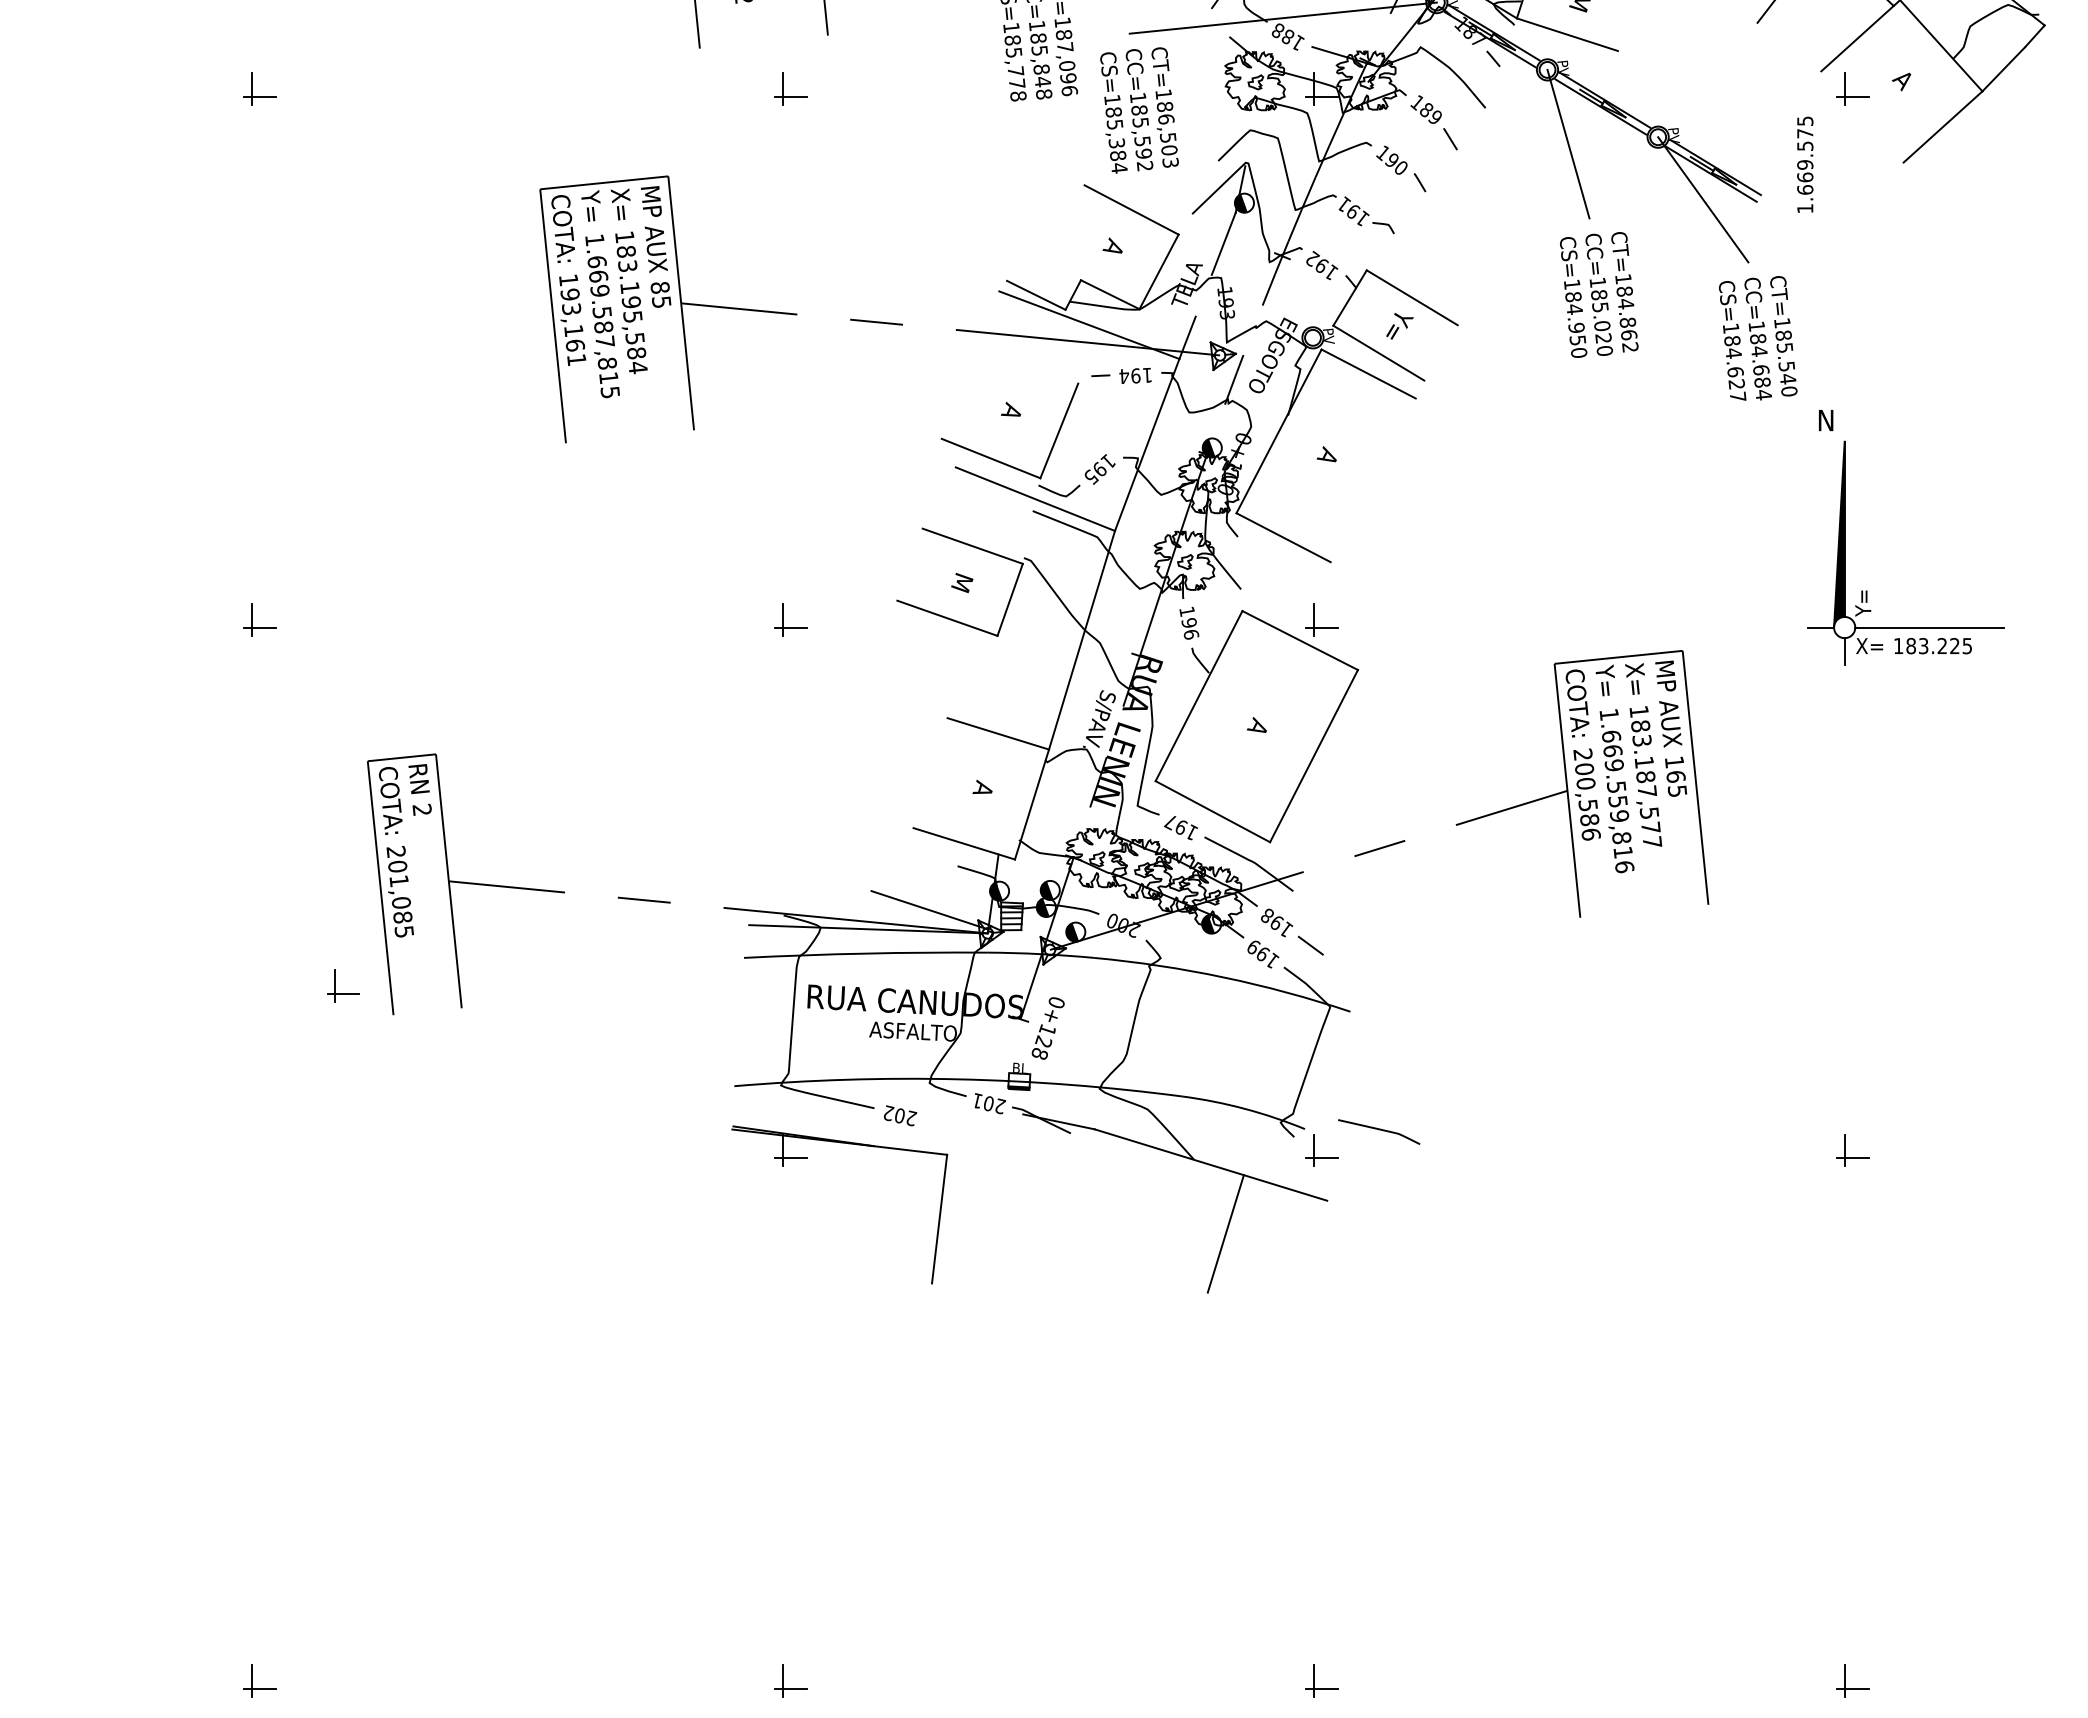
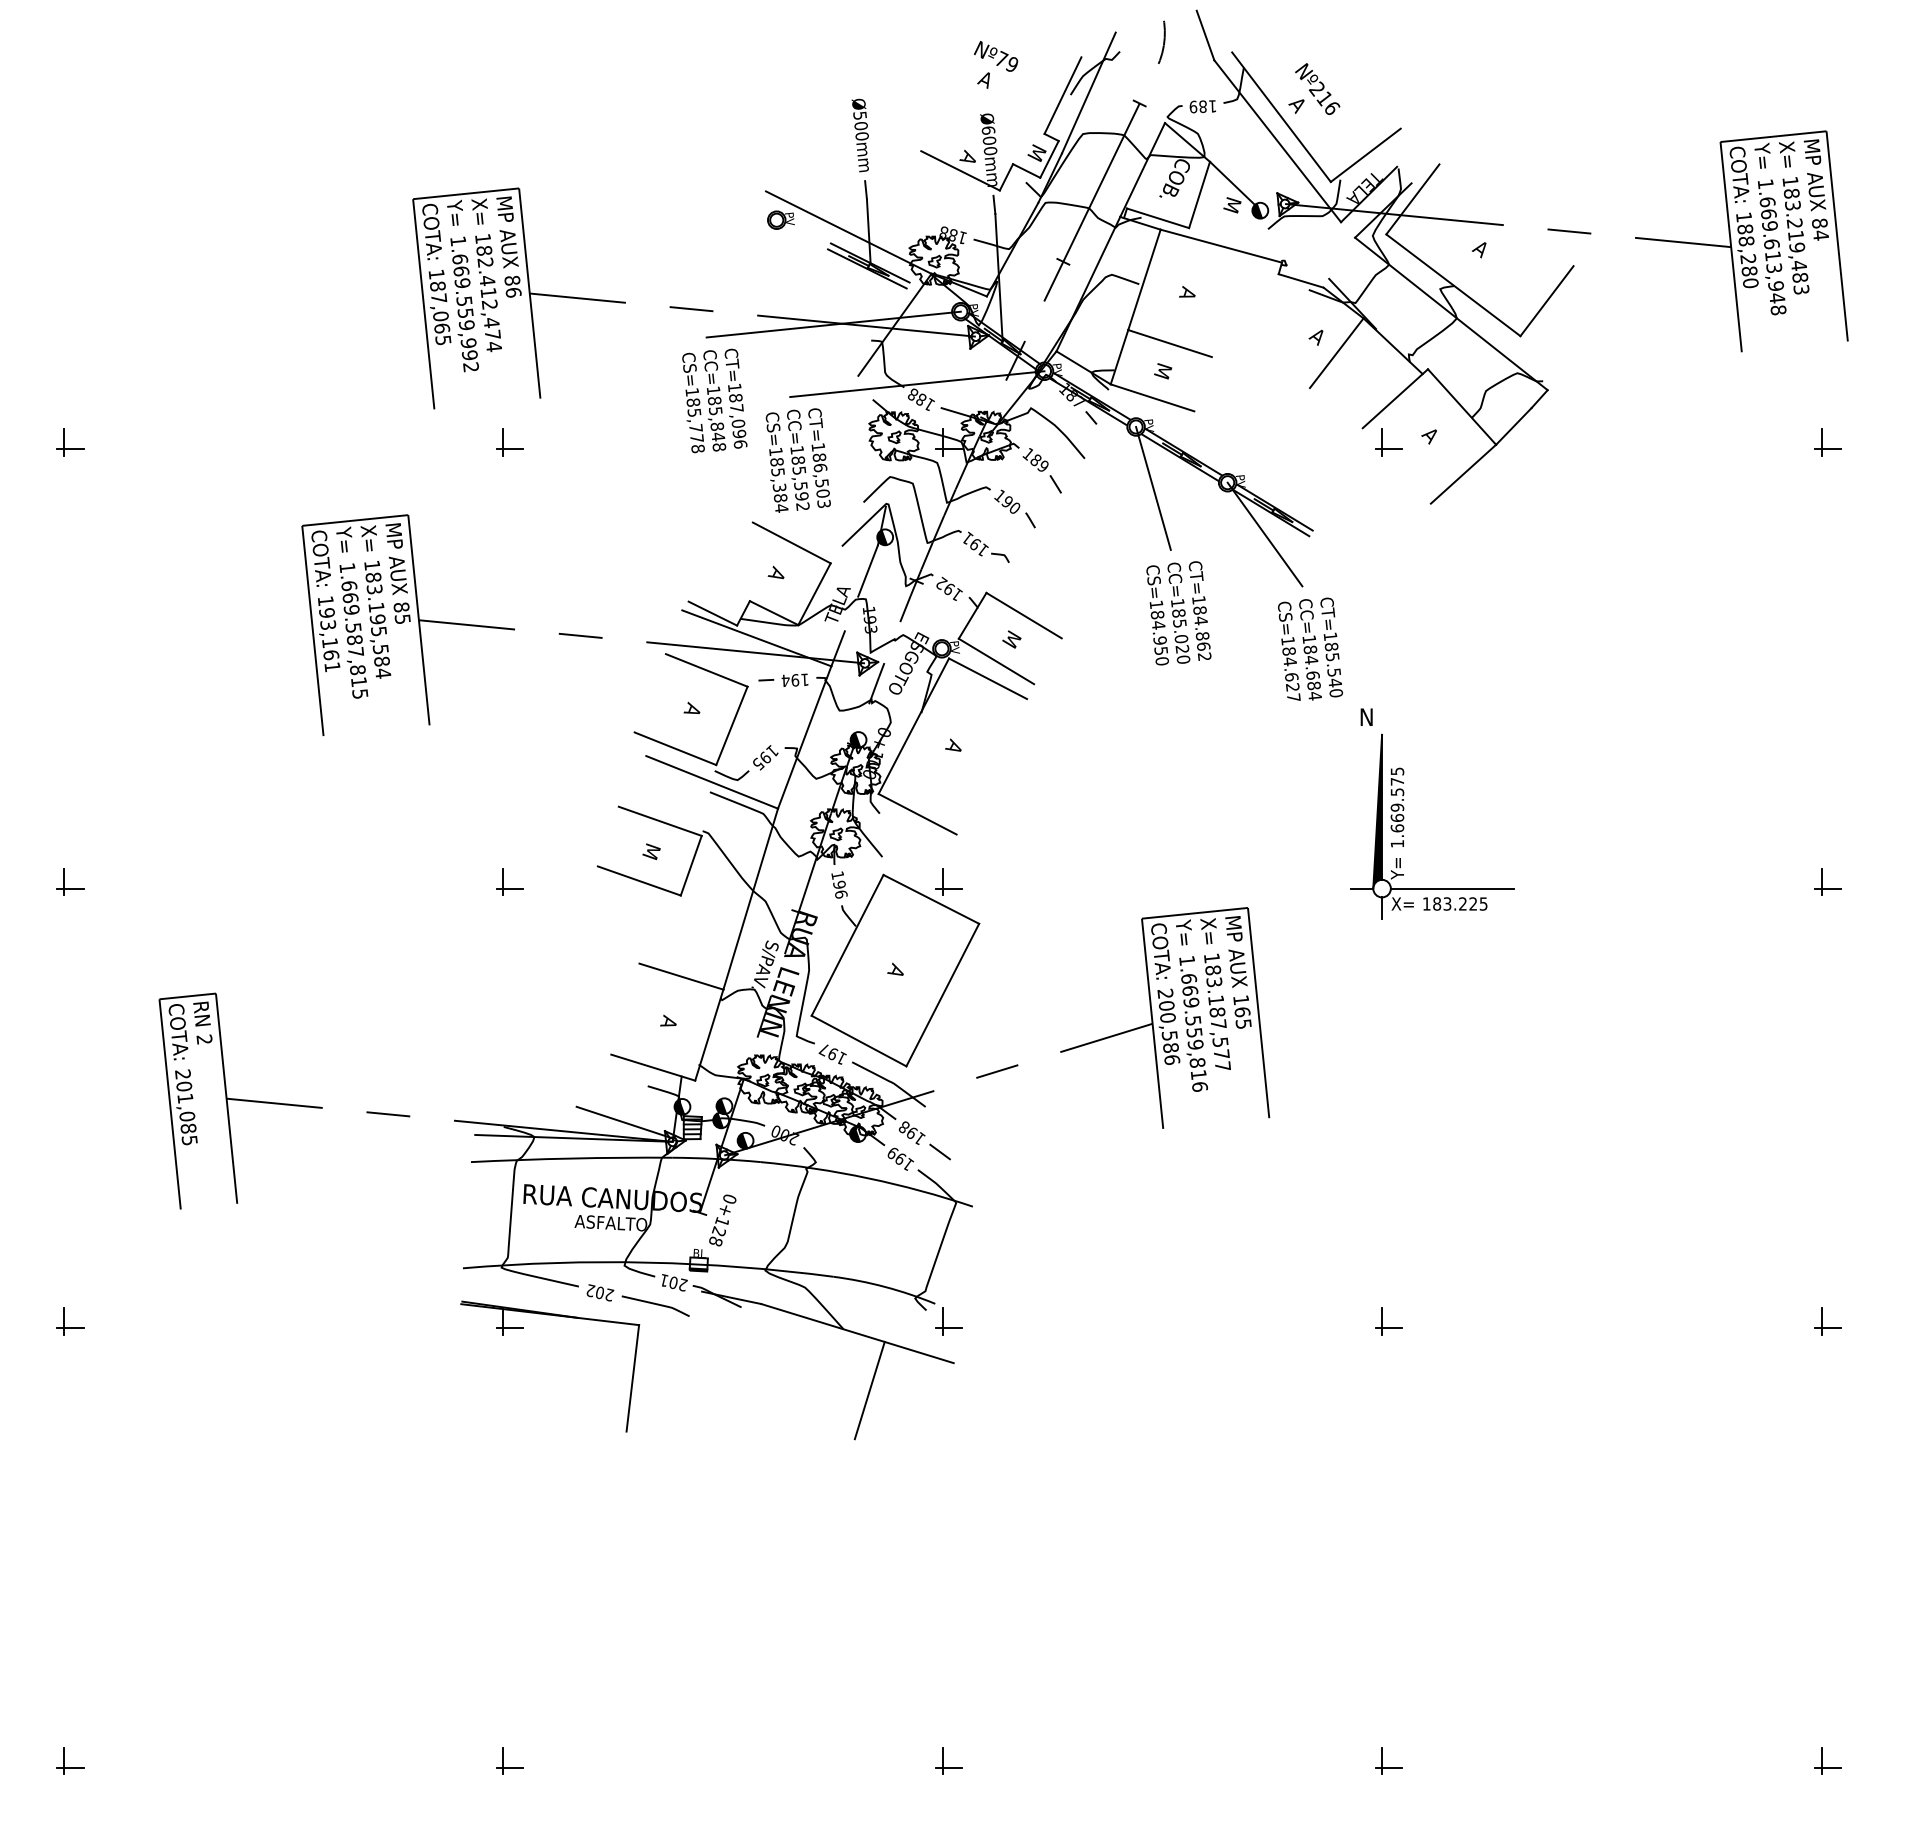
text: (1805, 164) -> (1397, 807), moved
text: (1399, 326) -> (1013, 639), Y= -> M
line: (1028, 364) -> (706, 670), added
part: (343, 986) -> (70, 1321), moved
curve: (1378, 1129) -> (655, 1304), moved

